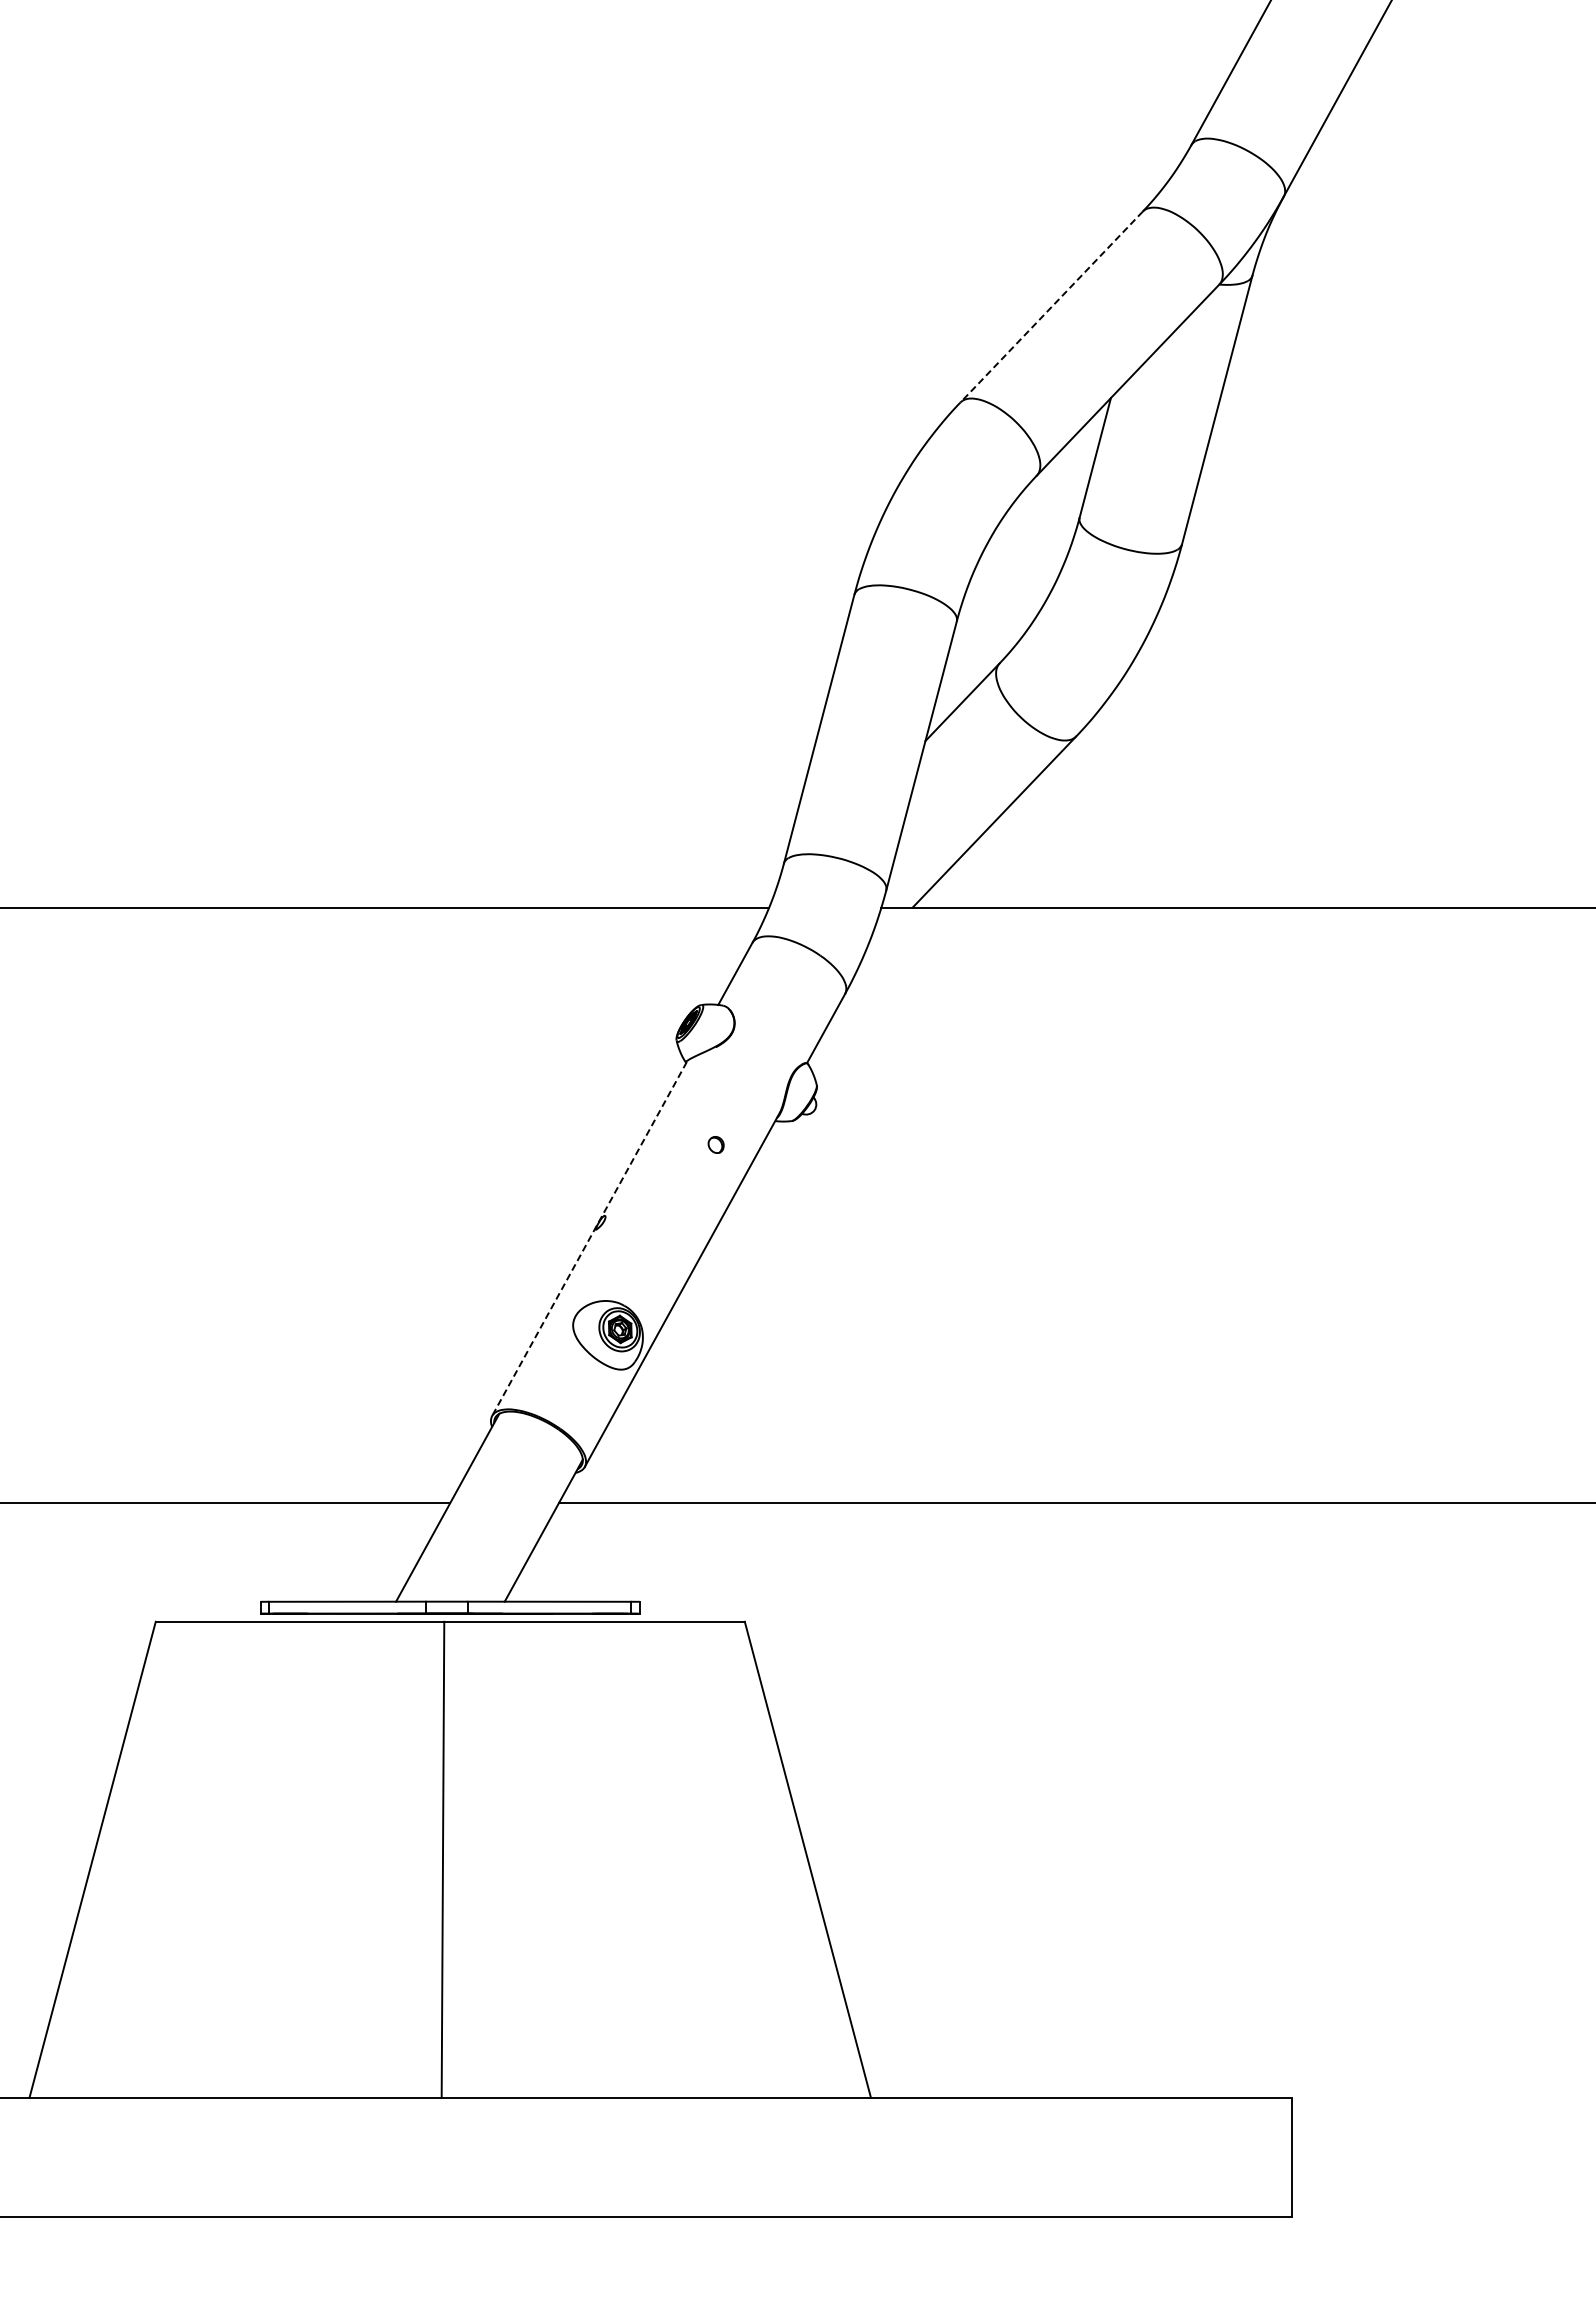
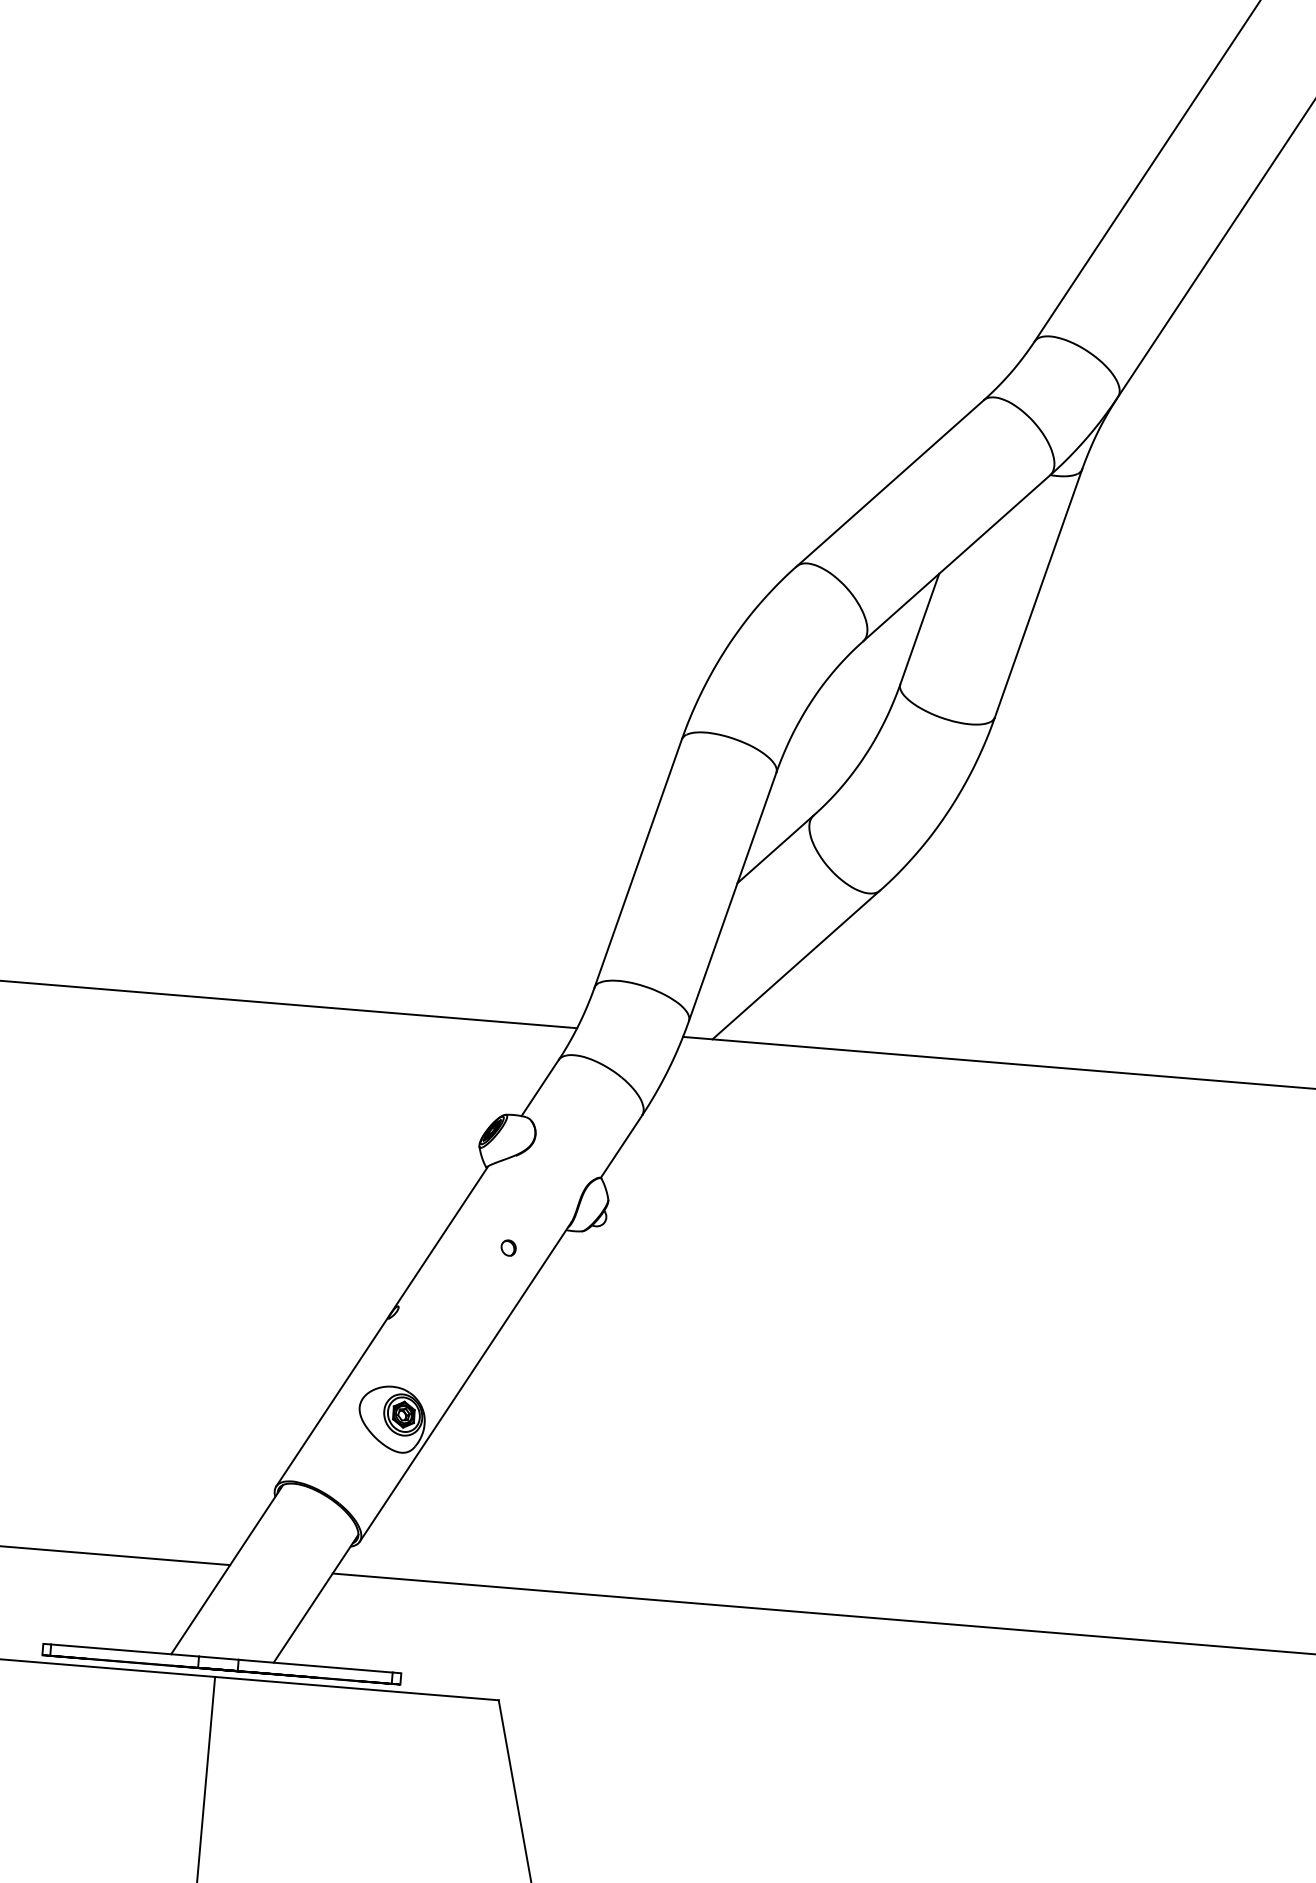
line: (1051, 307) -> (890, 483), dashed -> solid
line: (589, 1239) -> (381, 1327), dashed -> solid

